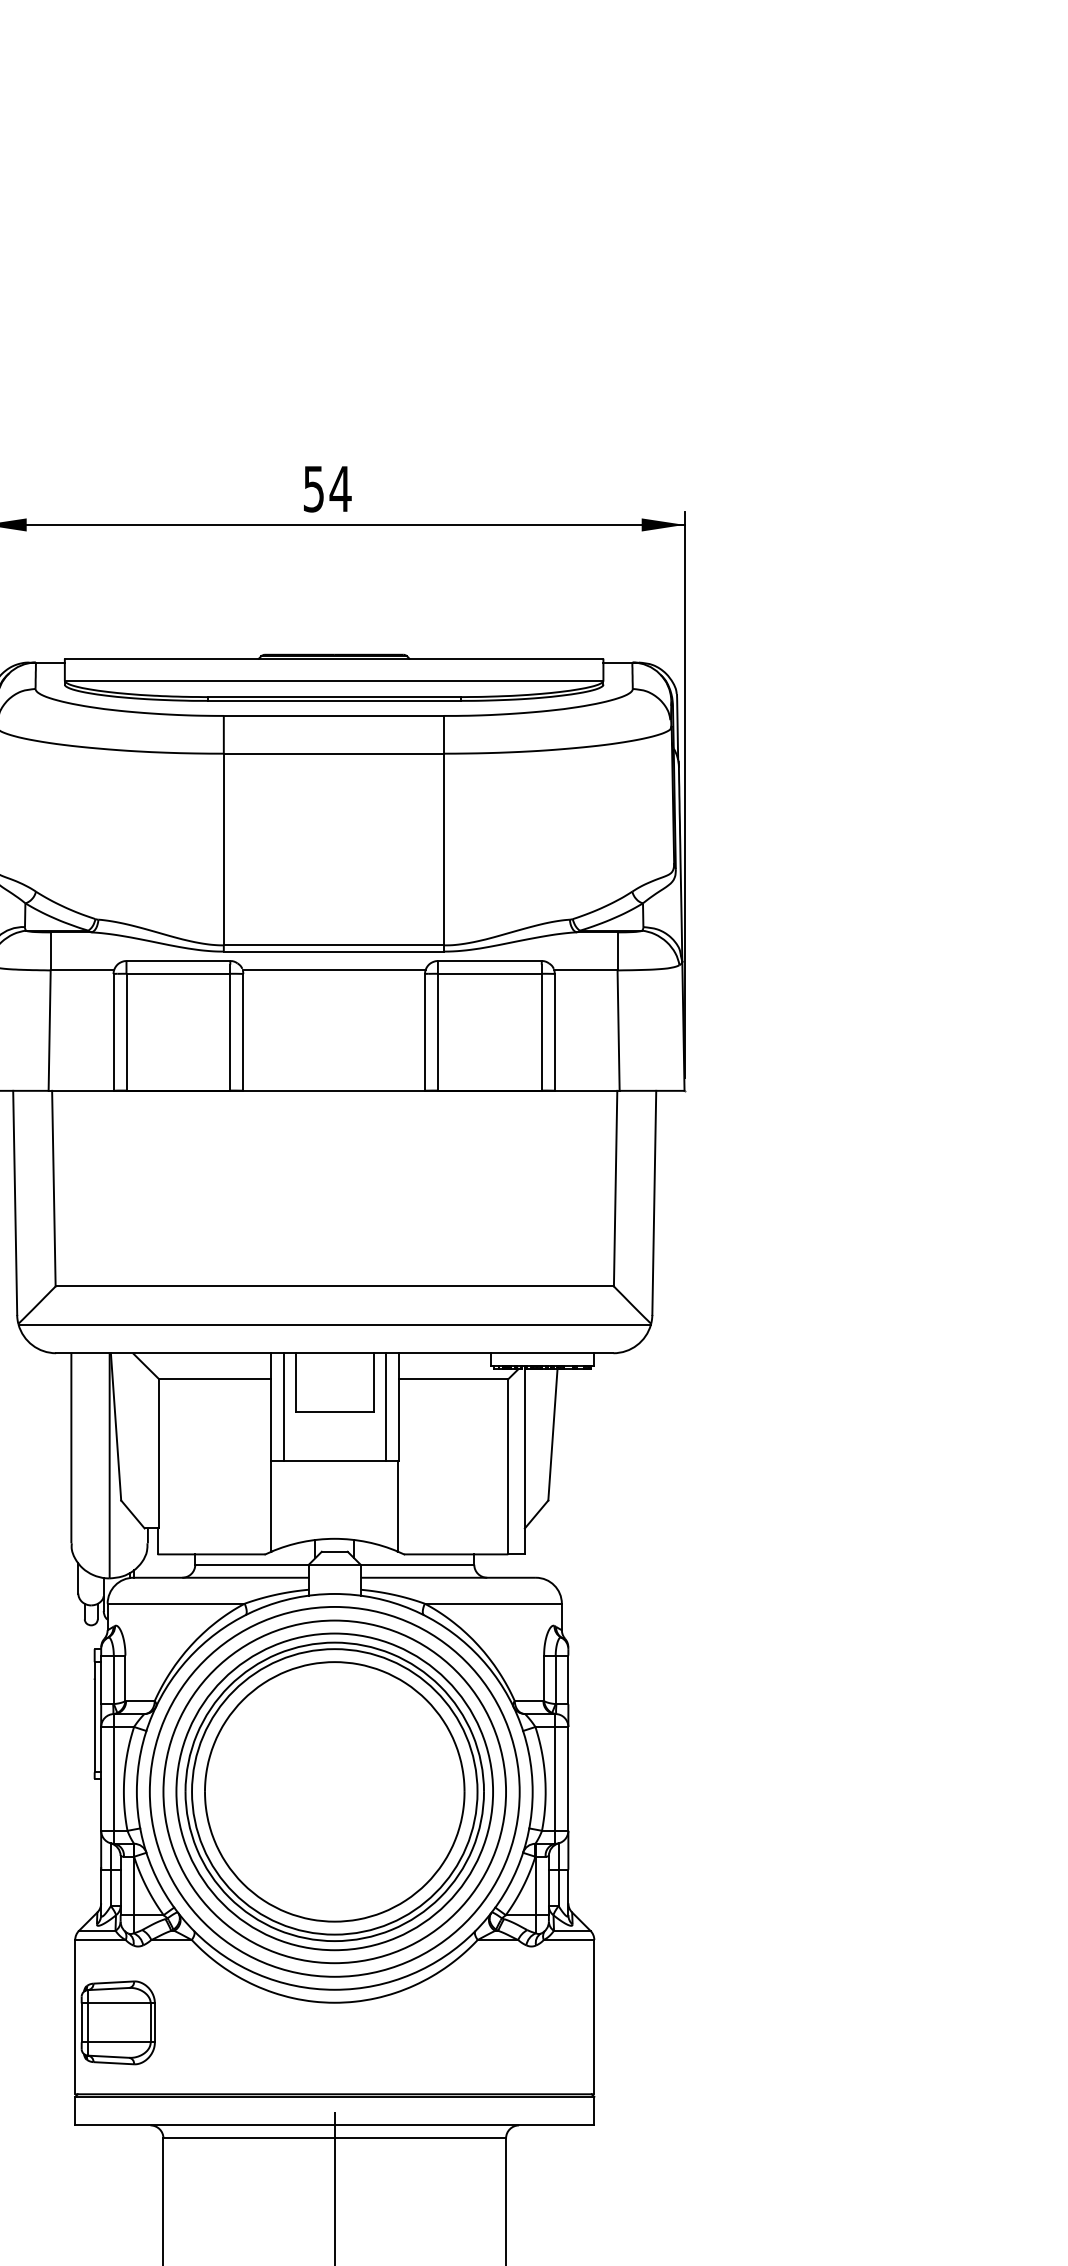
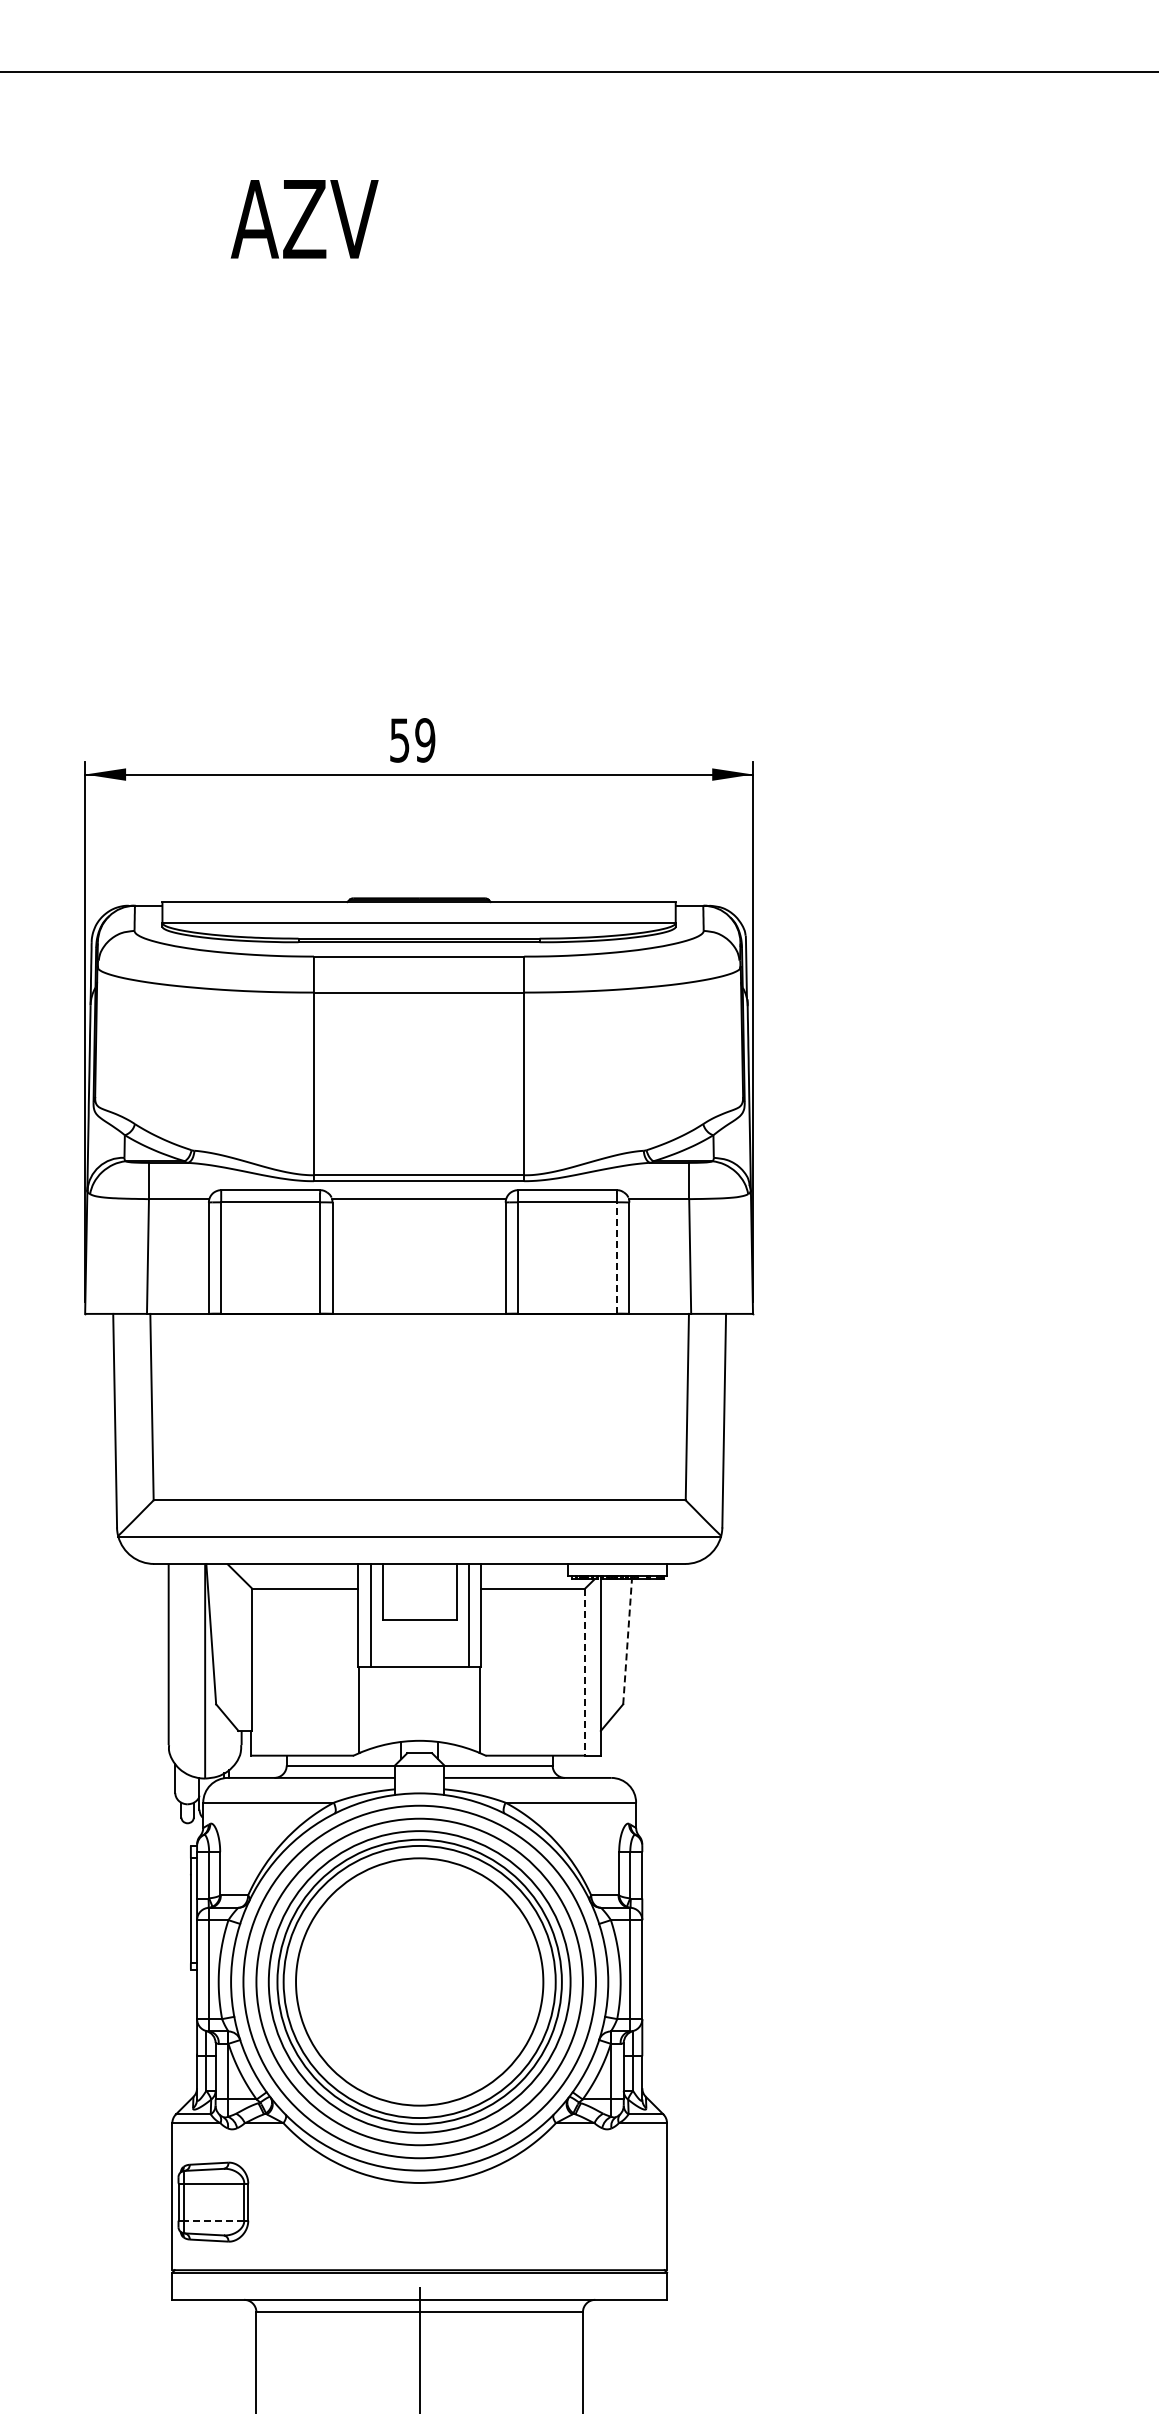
text: (339, 489) -> (424, 740), 54 -> 59
line: (541, 1032) -> (616, 1258), solid -> dashed
line: (552, 1434) -> (627, 1641), solid -> dashed
line: (508, 1467) -> (585, 1672), solid -> dashed
line: (119, 2042) -> (214, 2220), solid -> dashed

